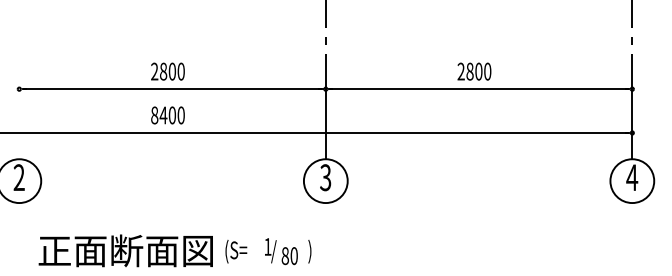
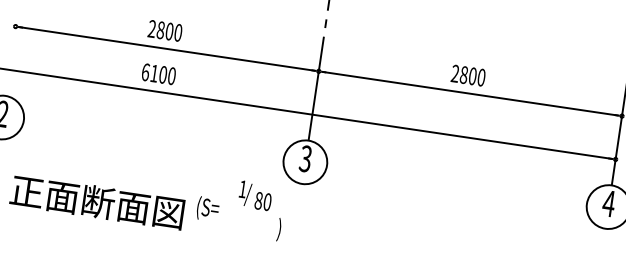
text: (159, 115) -> (150, 73), 8400 -> 6100
text: (236, 251) -> (208, 208), moved
text: (281, 251) -> (255, 195), moved

